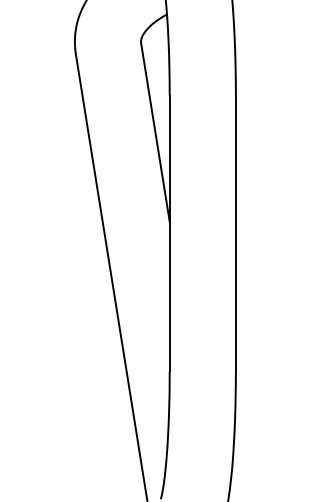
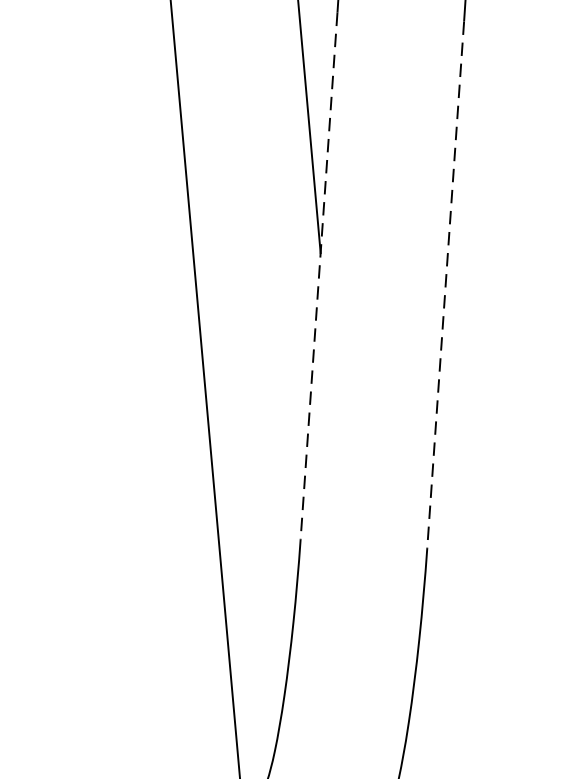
line: (169, 233) -> (318, 275), solid -> dashed
line: (235, 233) -> (444, 284), solid -> dashed

